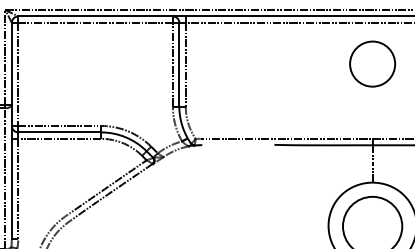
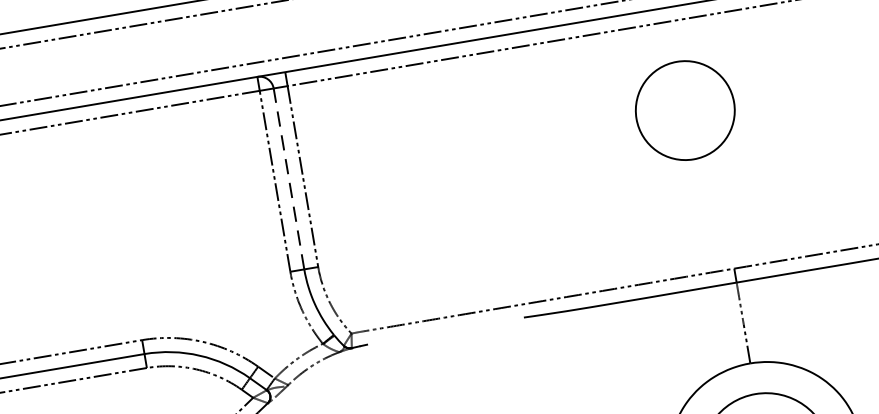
circle: (372, 63) -> (684, 109), moved
line: (179, 64) -> (289, 178), solid -> dashed

